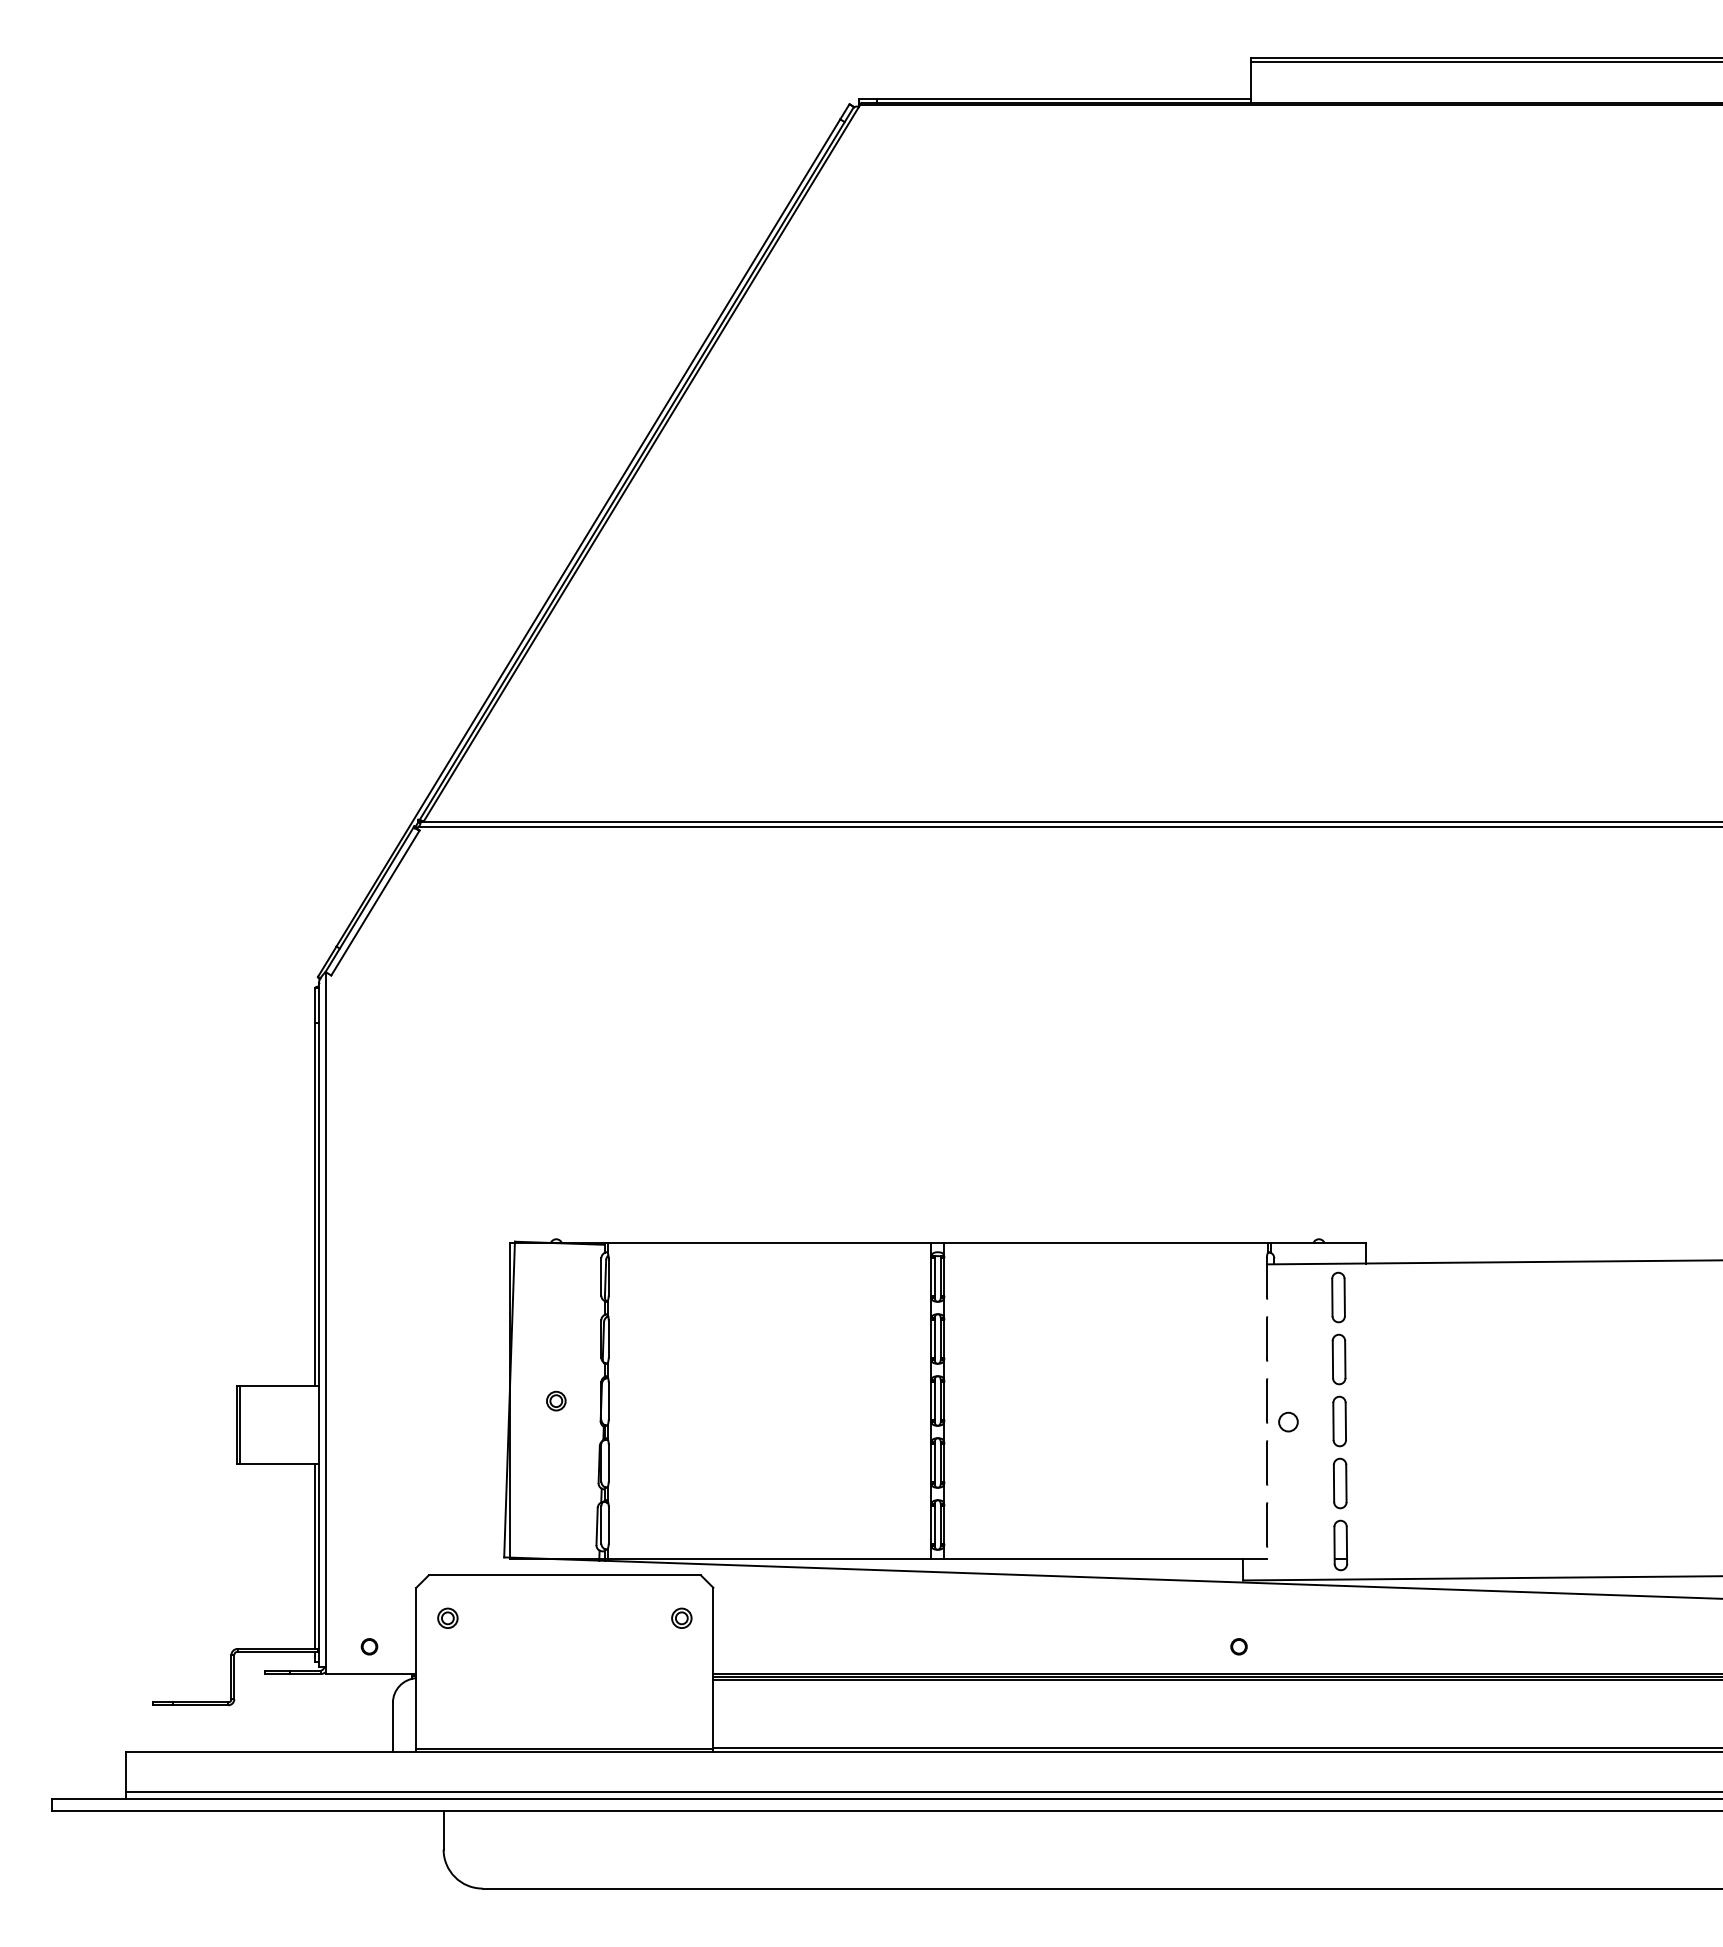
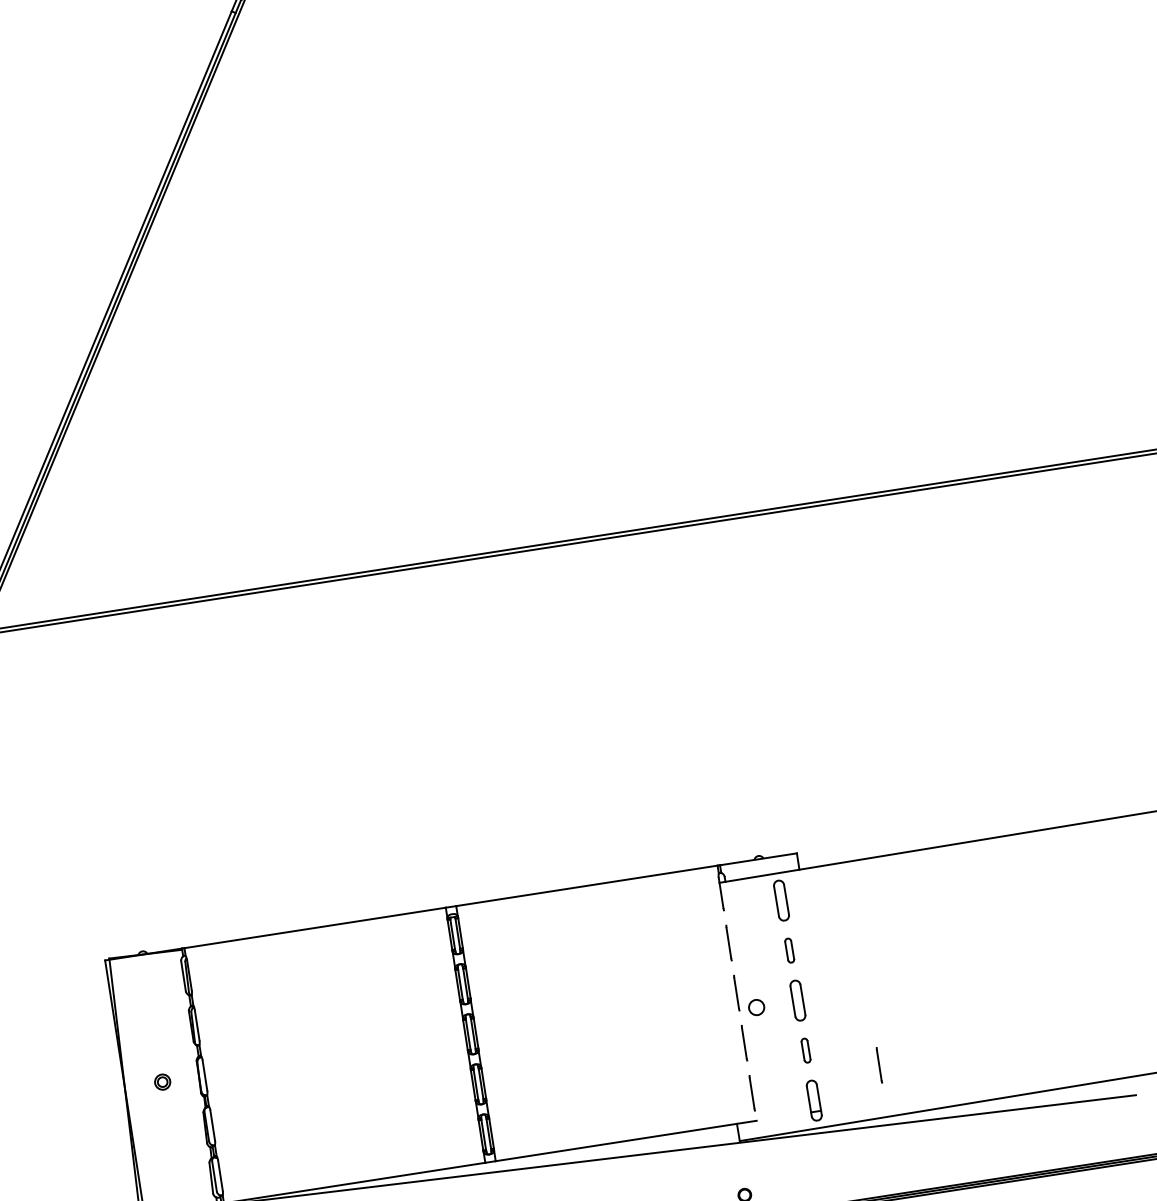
part: (1338, 1359) -> (789, 950), size x0.6
part: (1339, 1483) -> (805, 1050), size x0.6
line: (1426, 1514) -> (879, 1064), added

